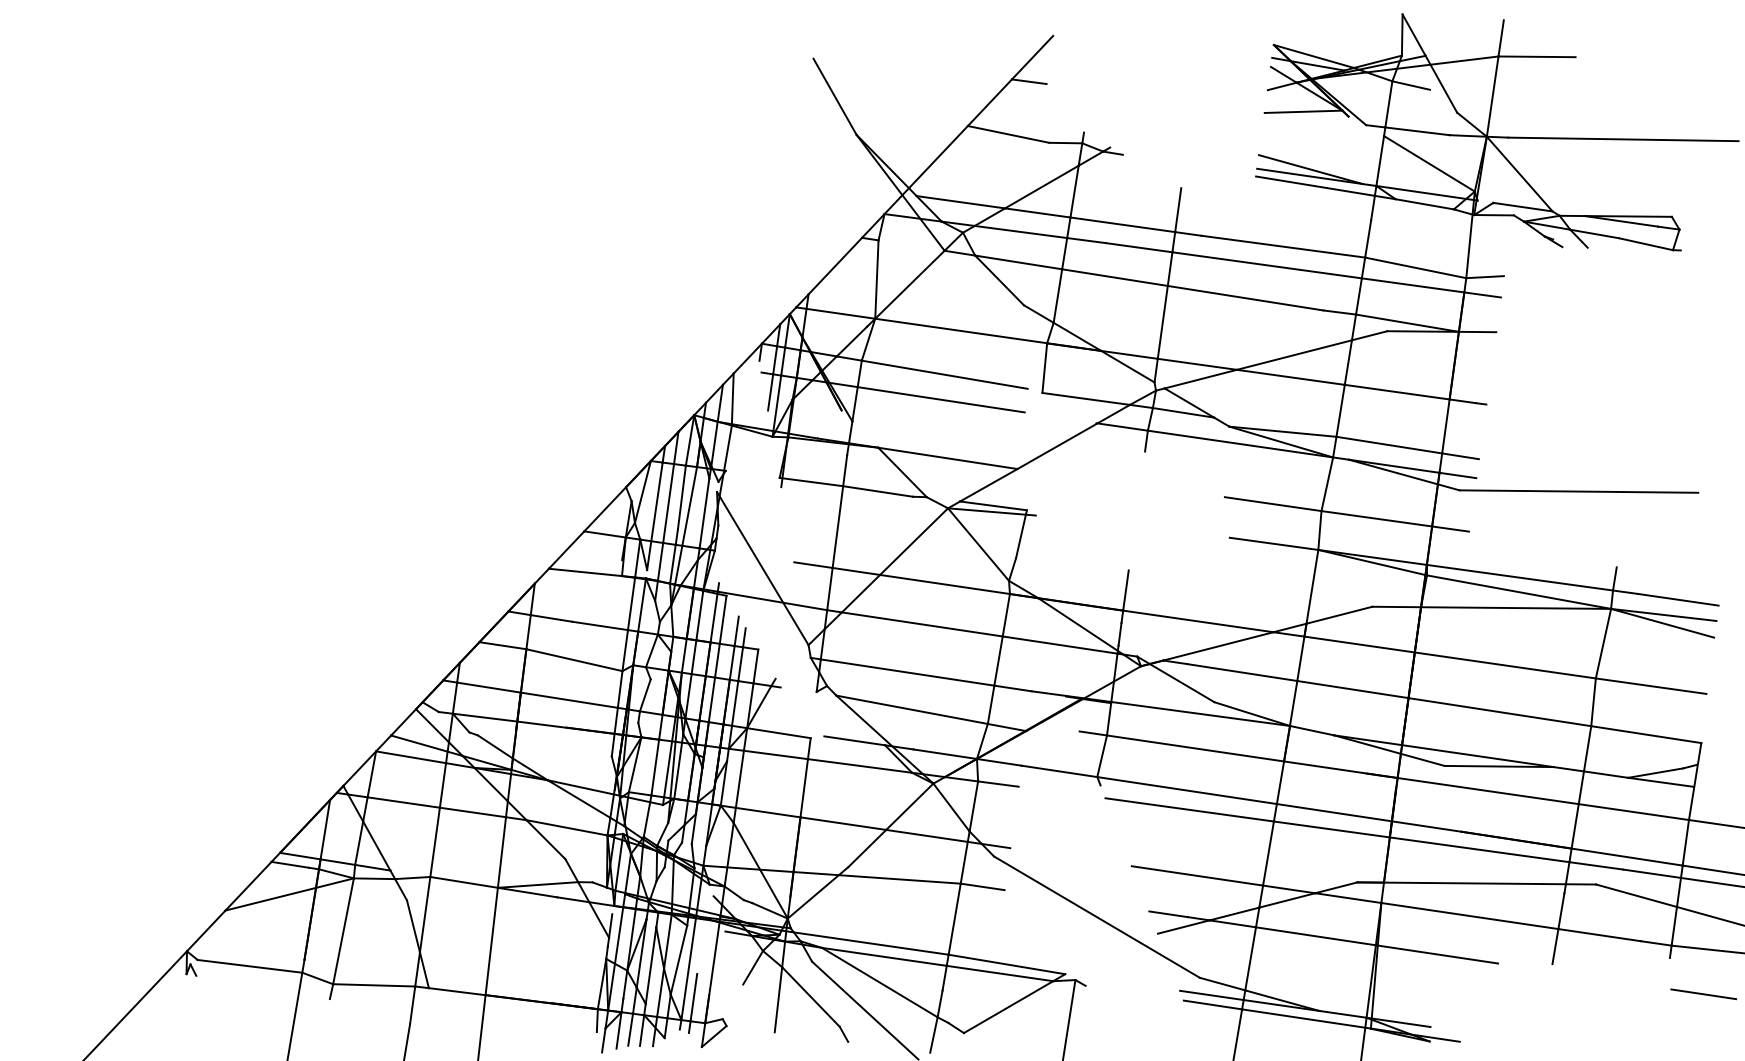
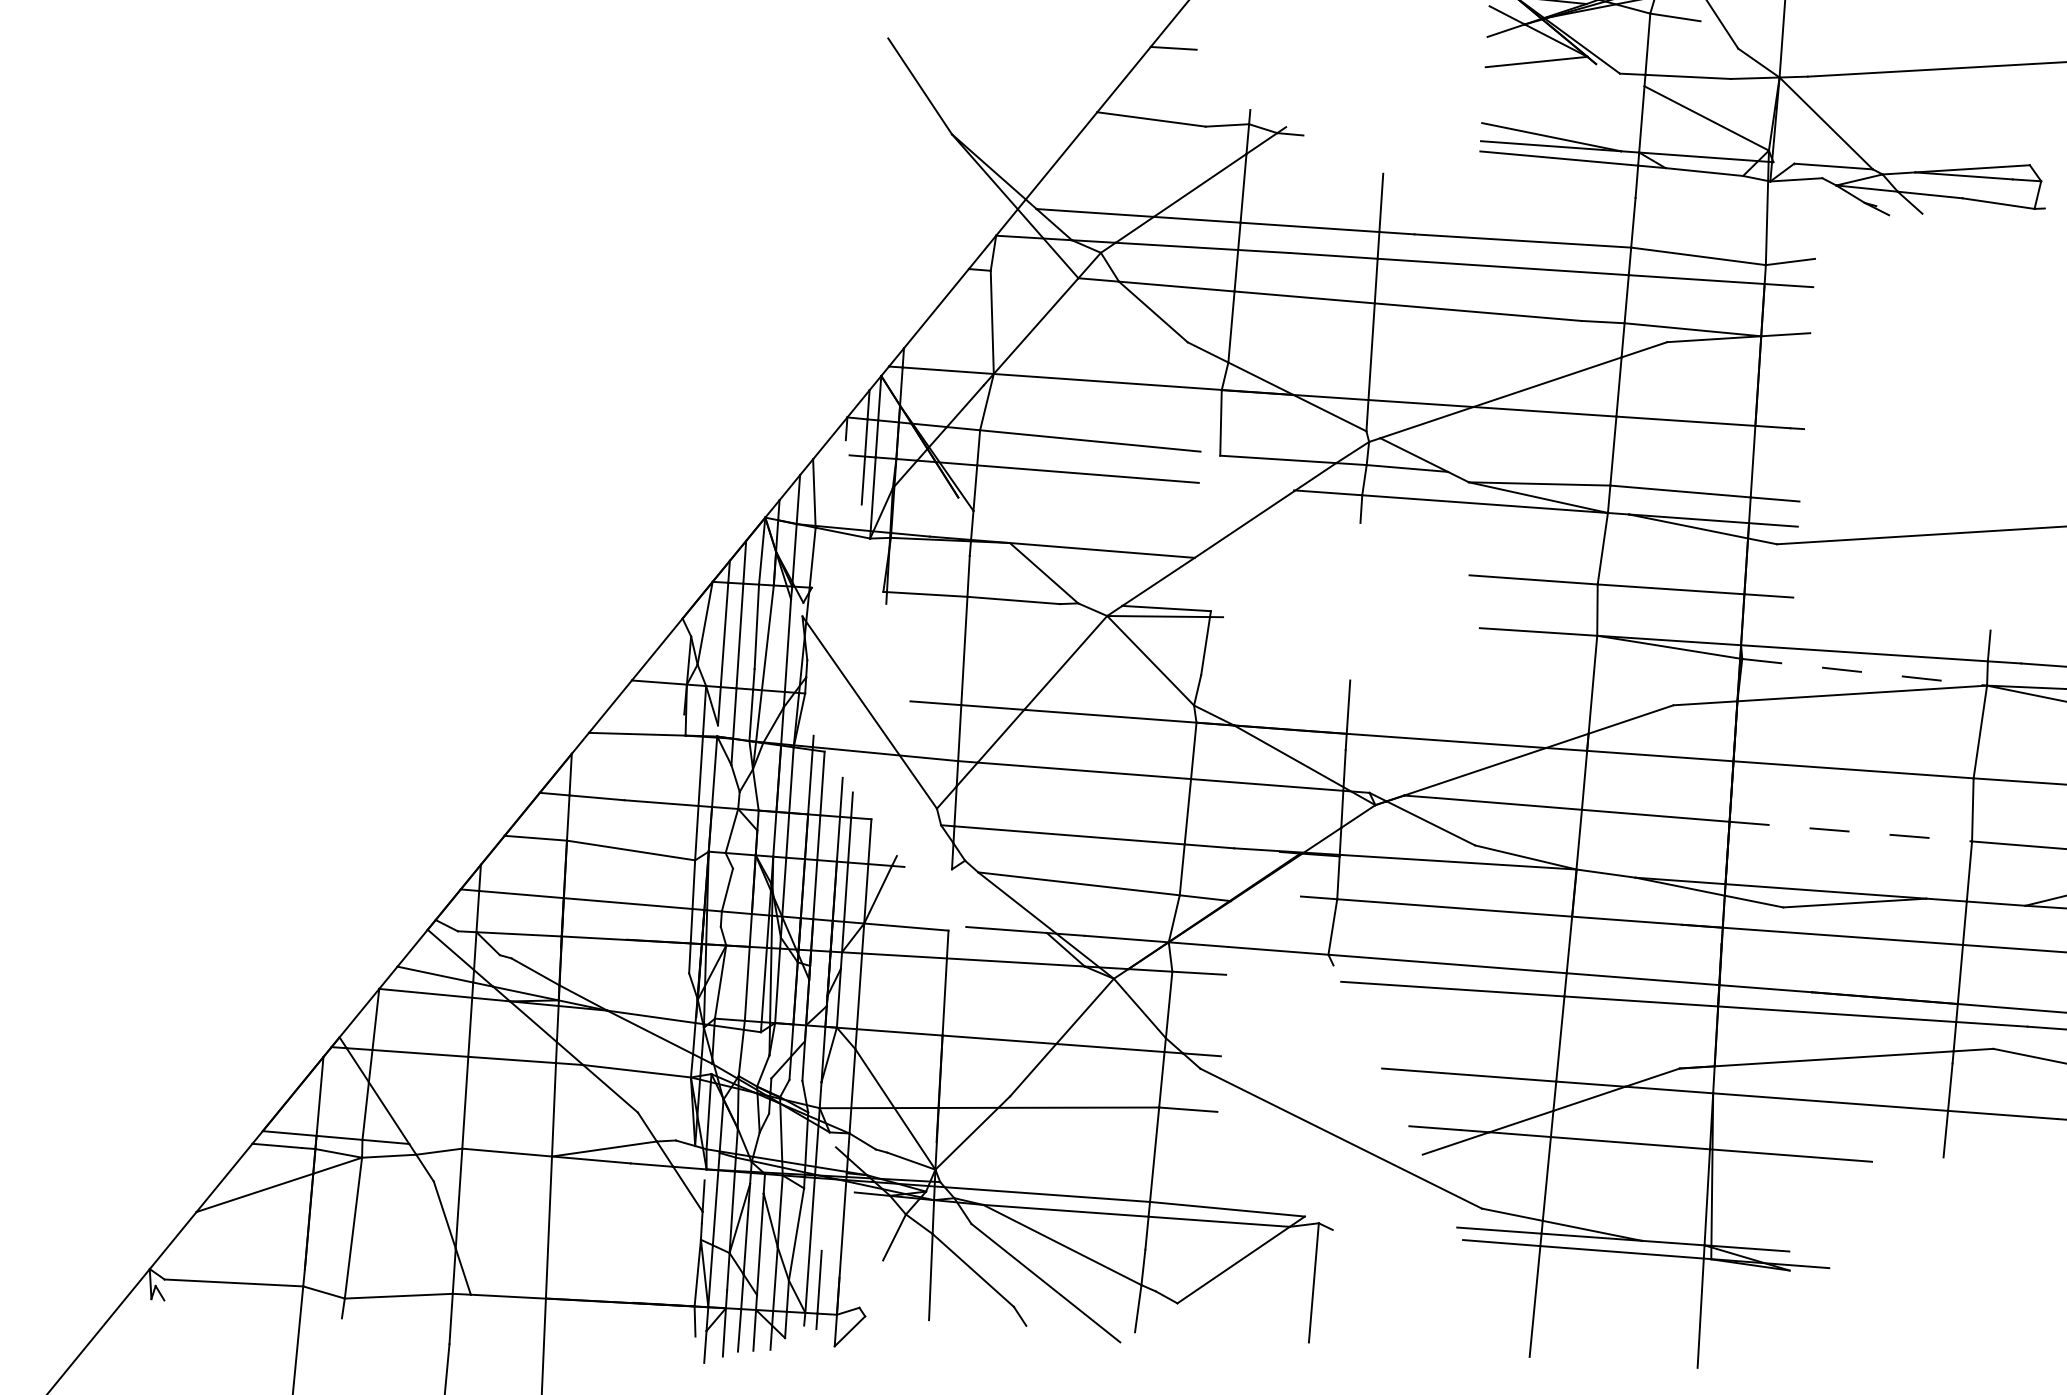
line: (1519, 592) -> (1865, 672), solid -> dashed
line: (1500, 712) -> (1851, 832), solid -> dashed

